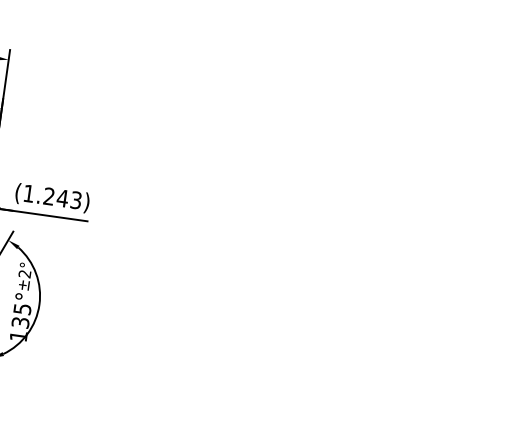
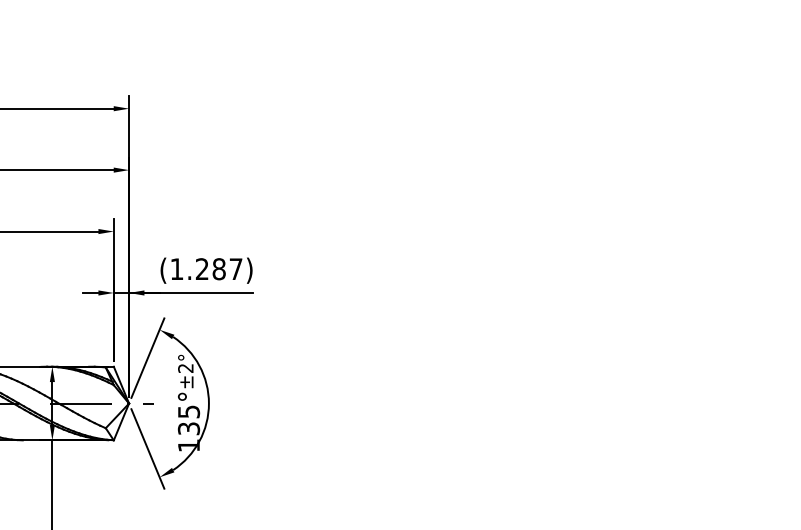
text: (69, 199) -> (227, 269), (1.243) -> (1.287)

